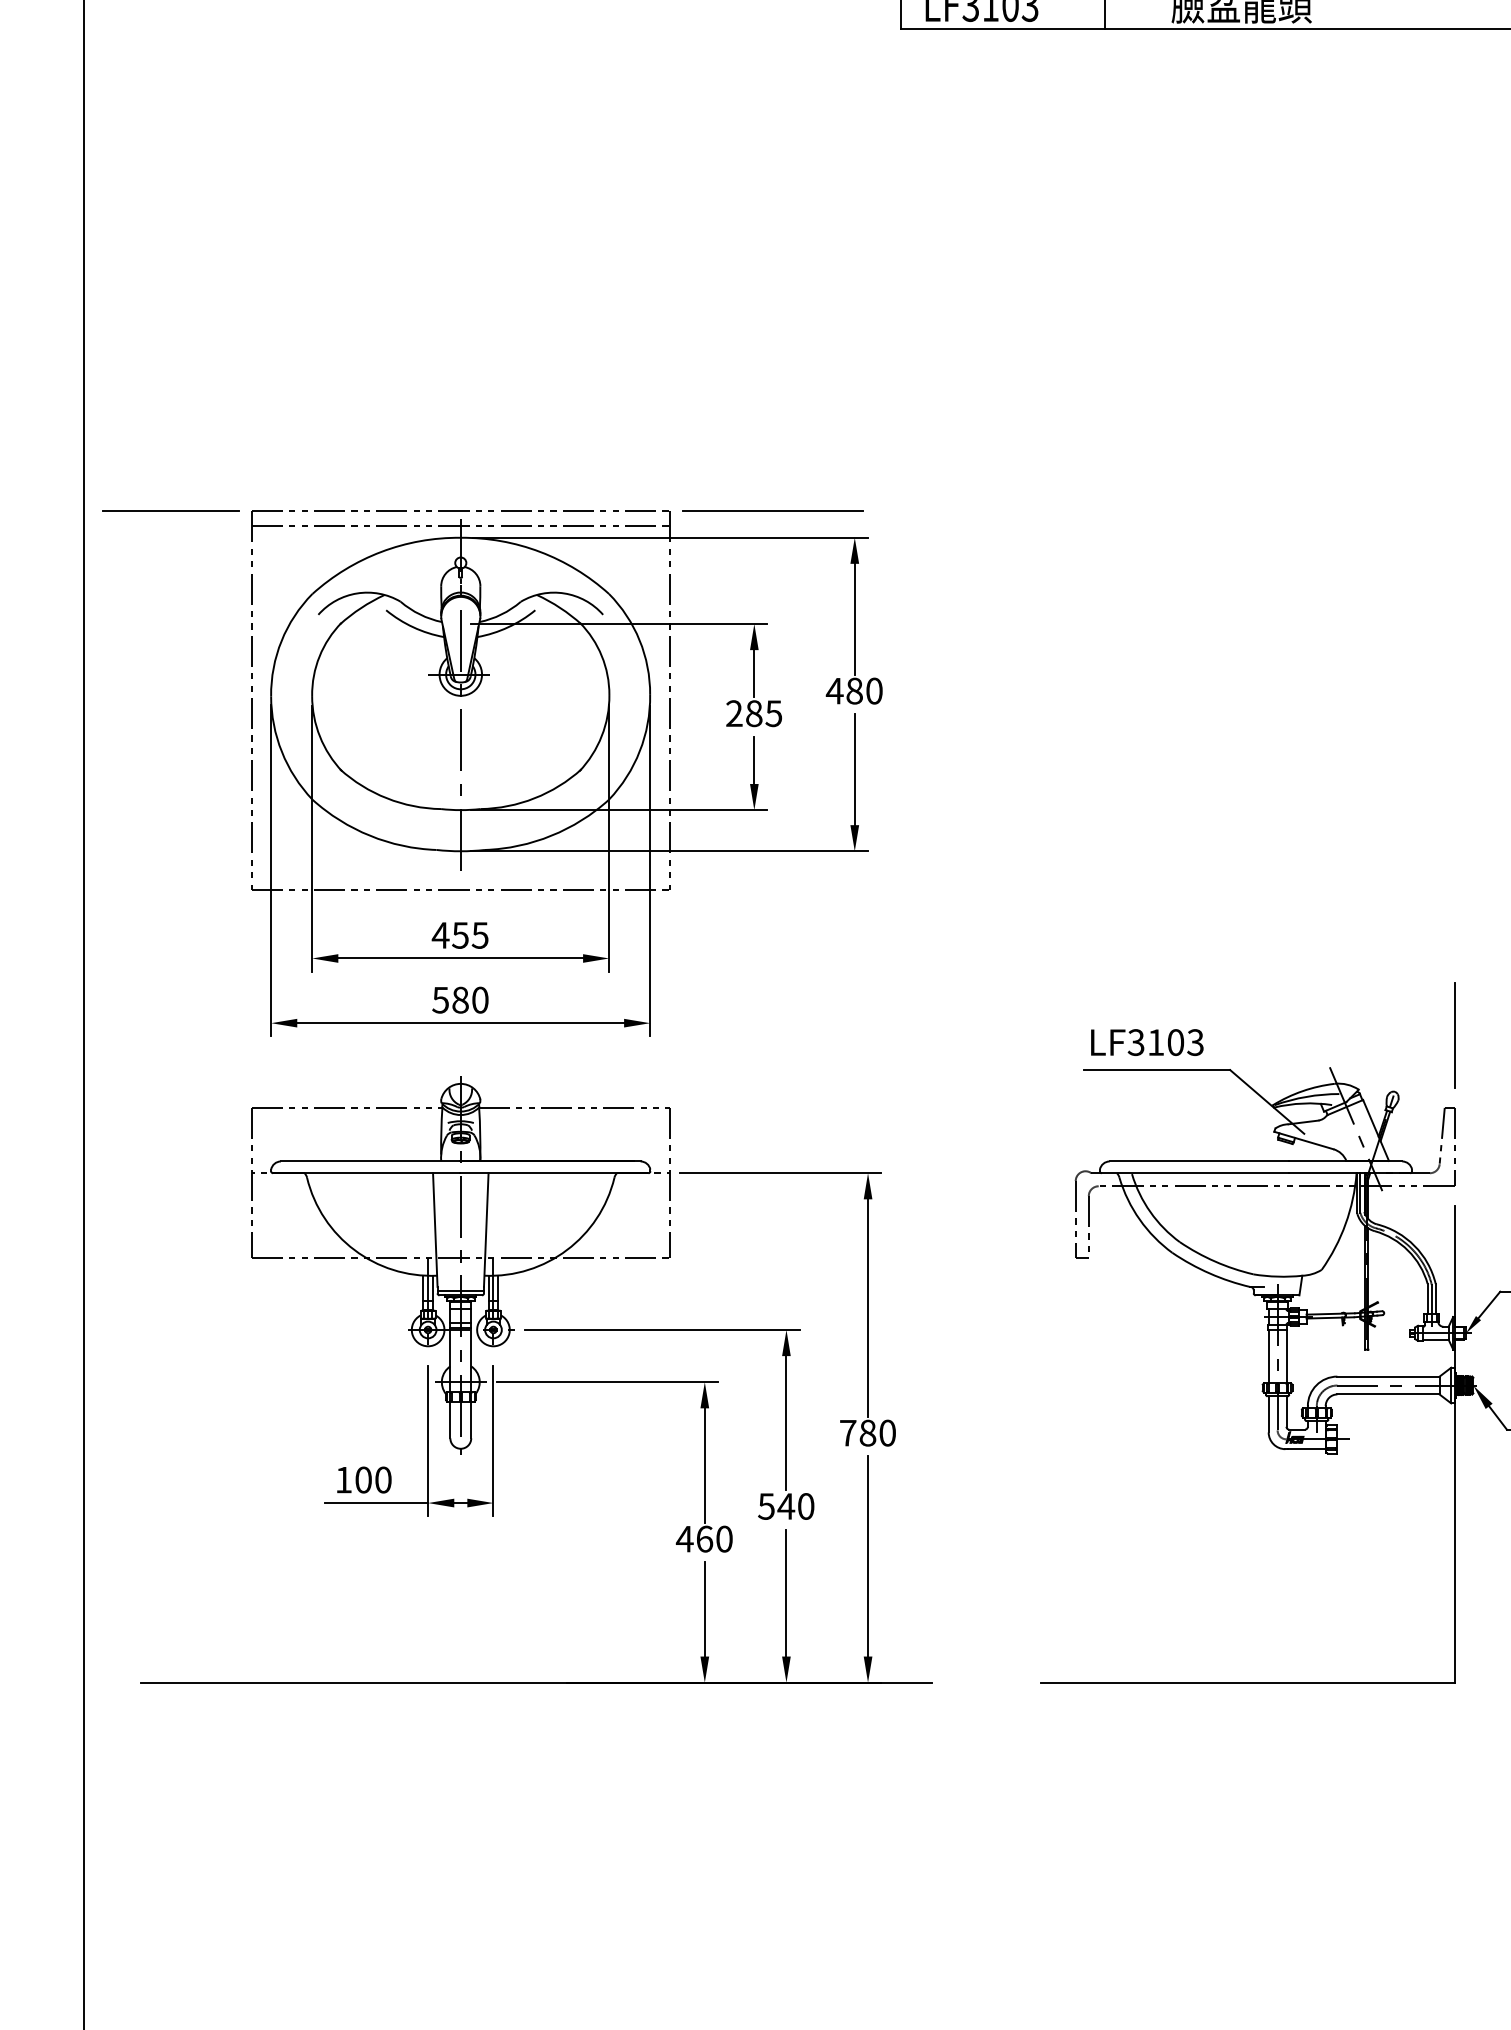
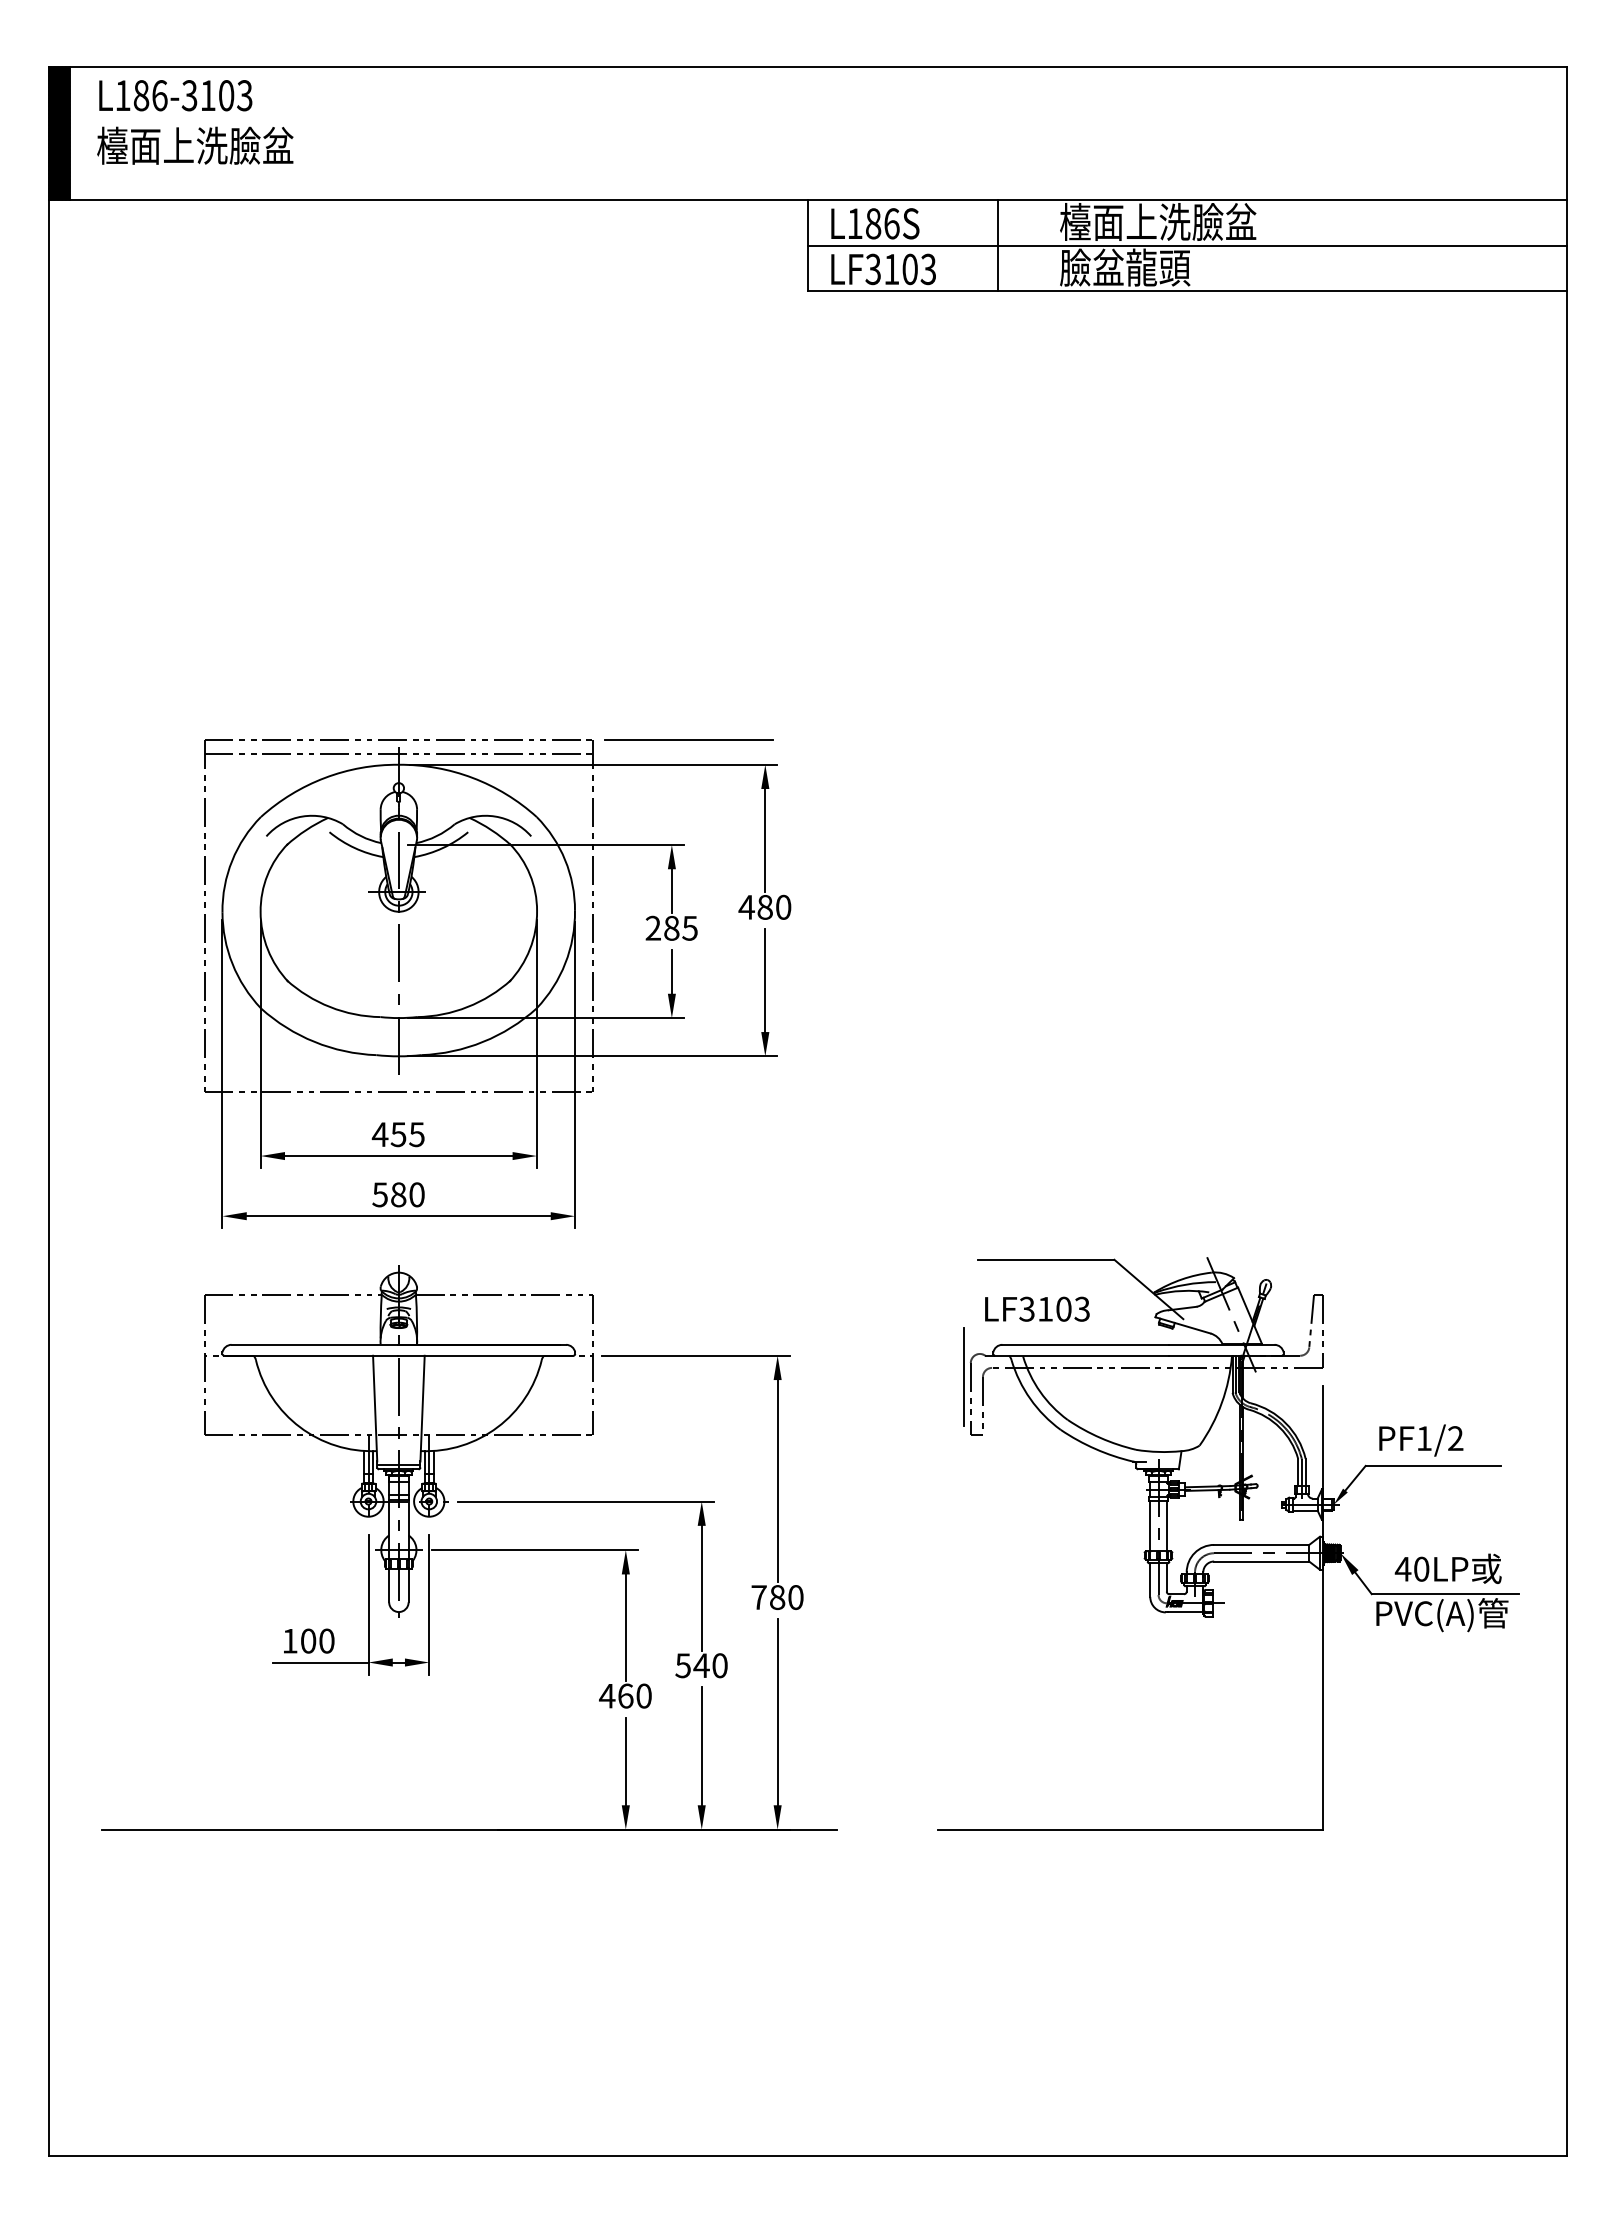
line: (171, 511) -> (129, 740), removed
line: (1453, 1035) -> (963, 1376), moved
text: (1147, 1041) -> (1037, 1308), moved

